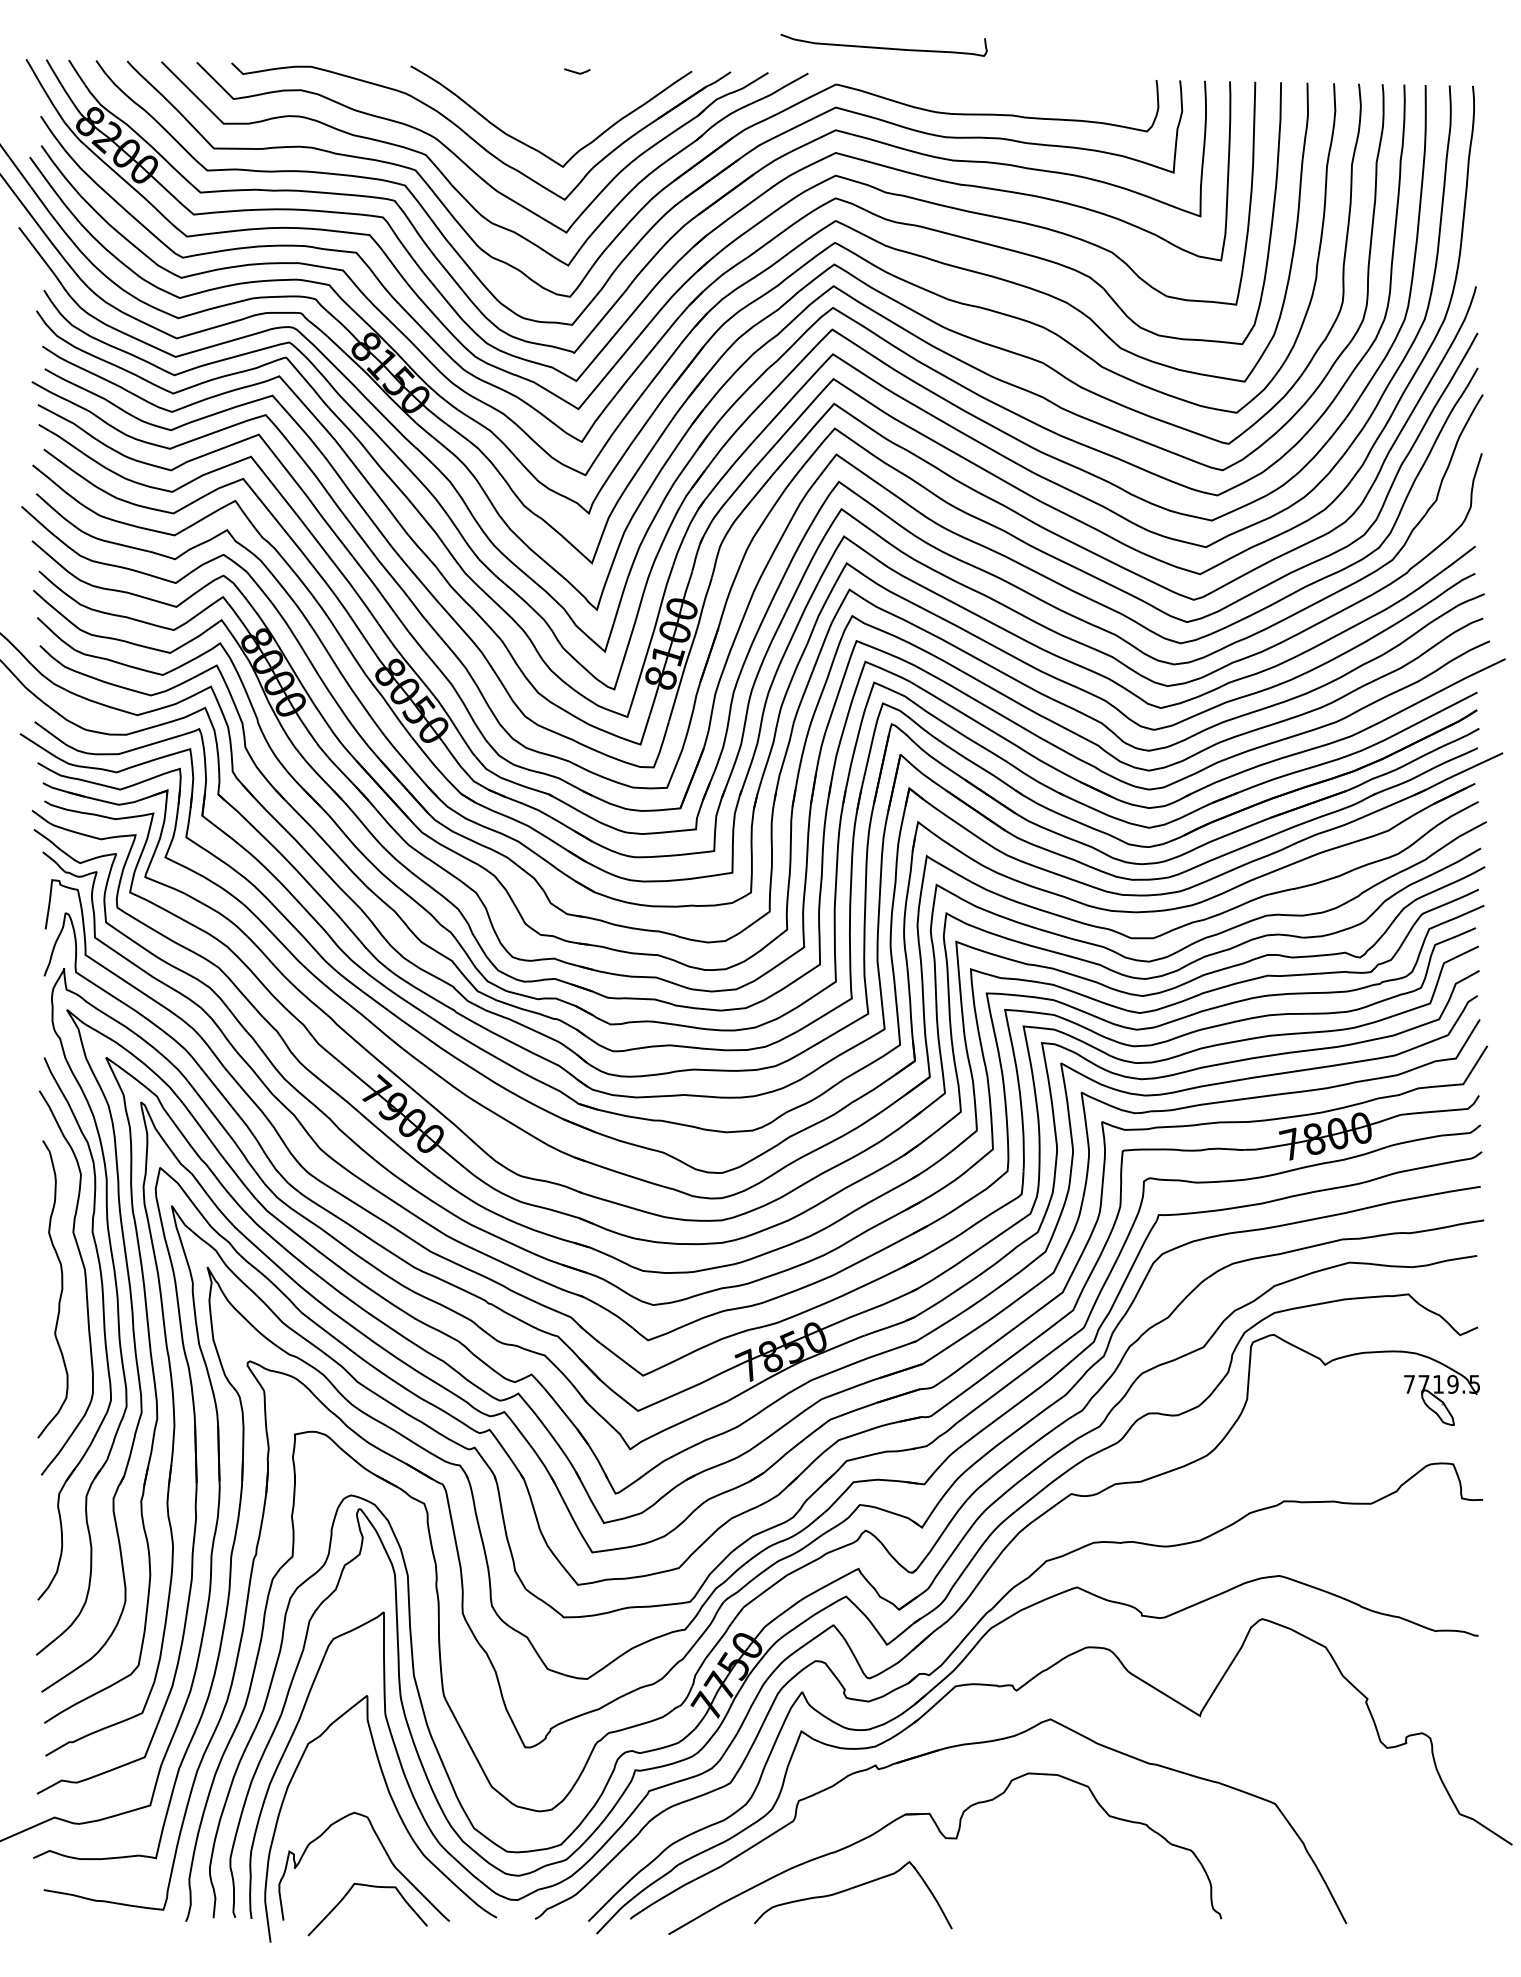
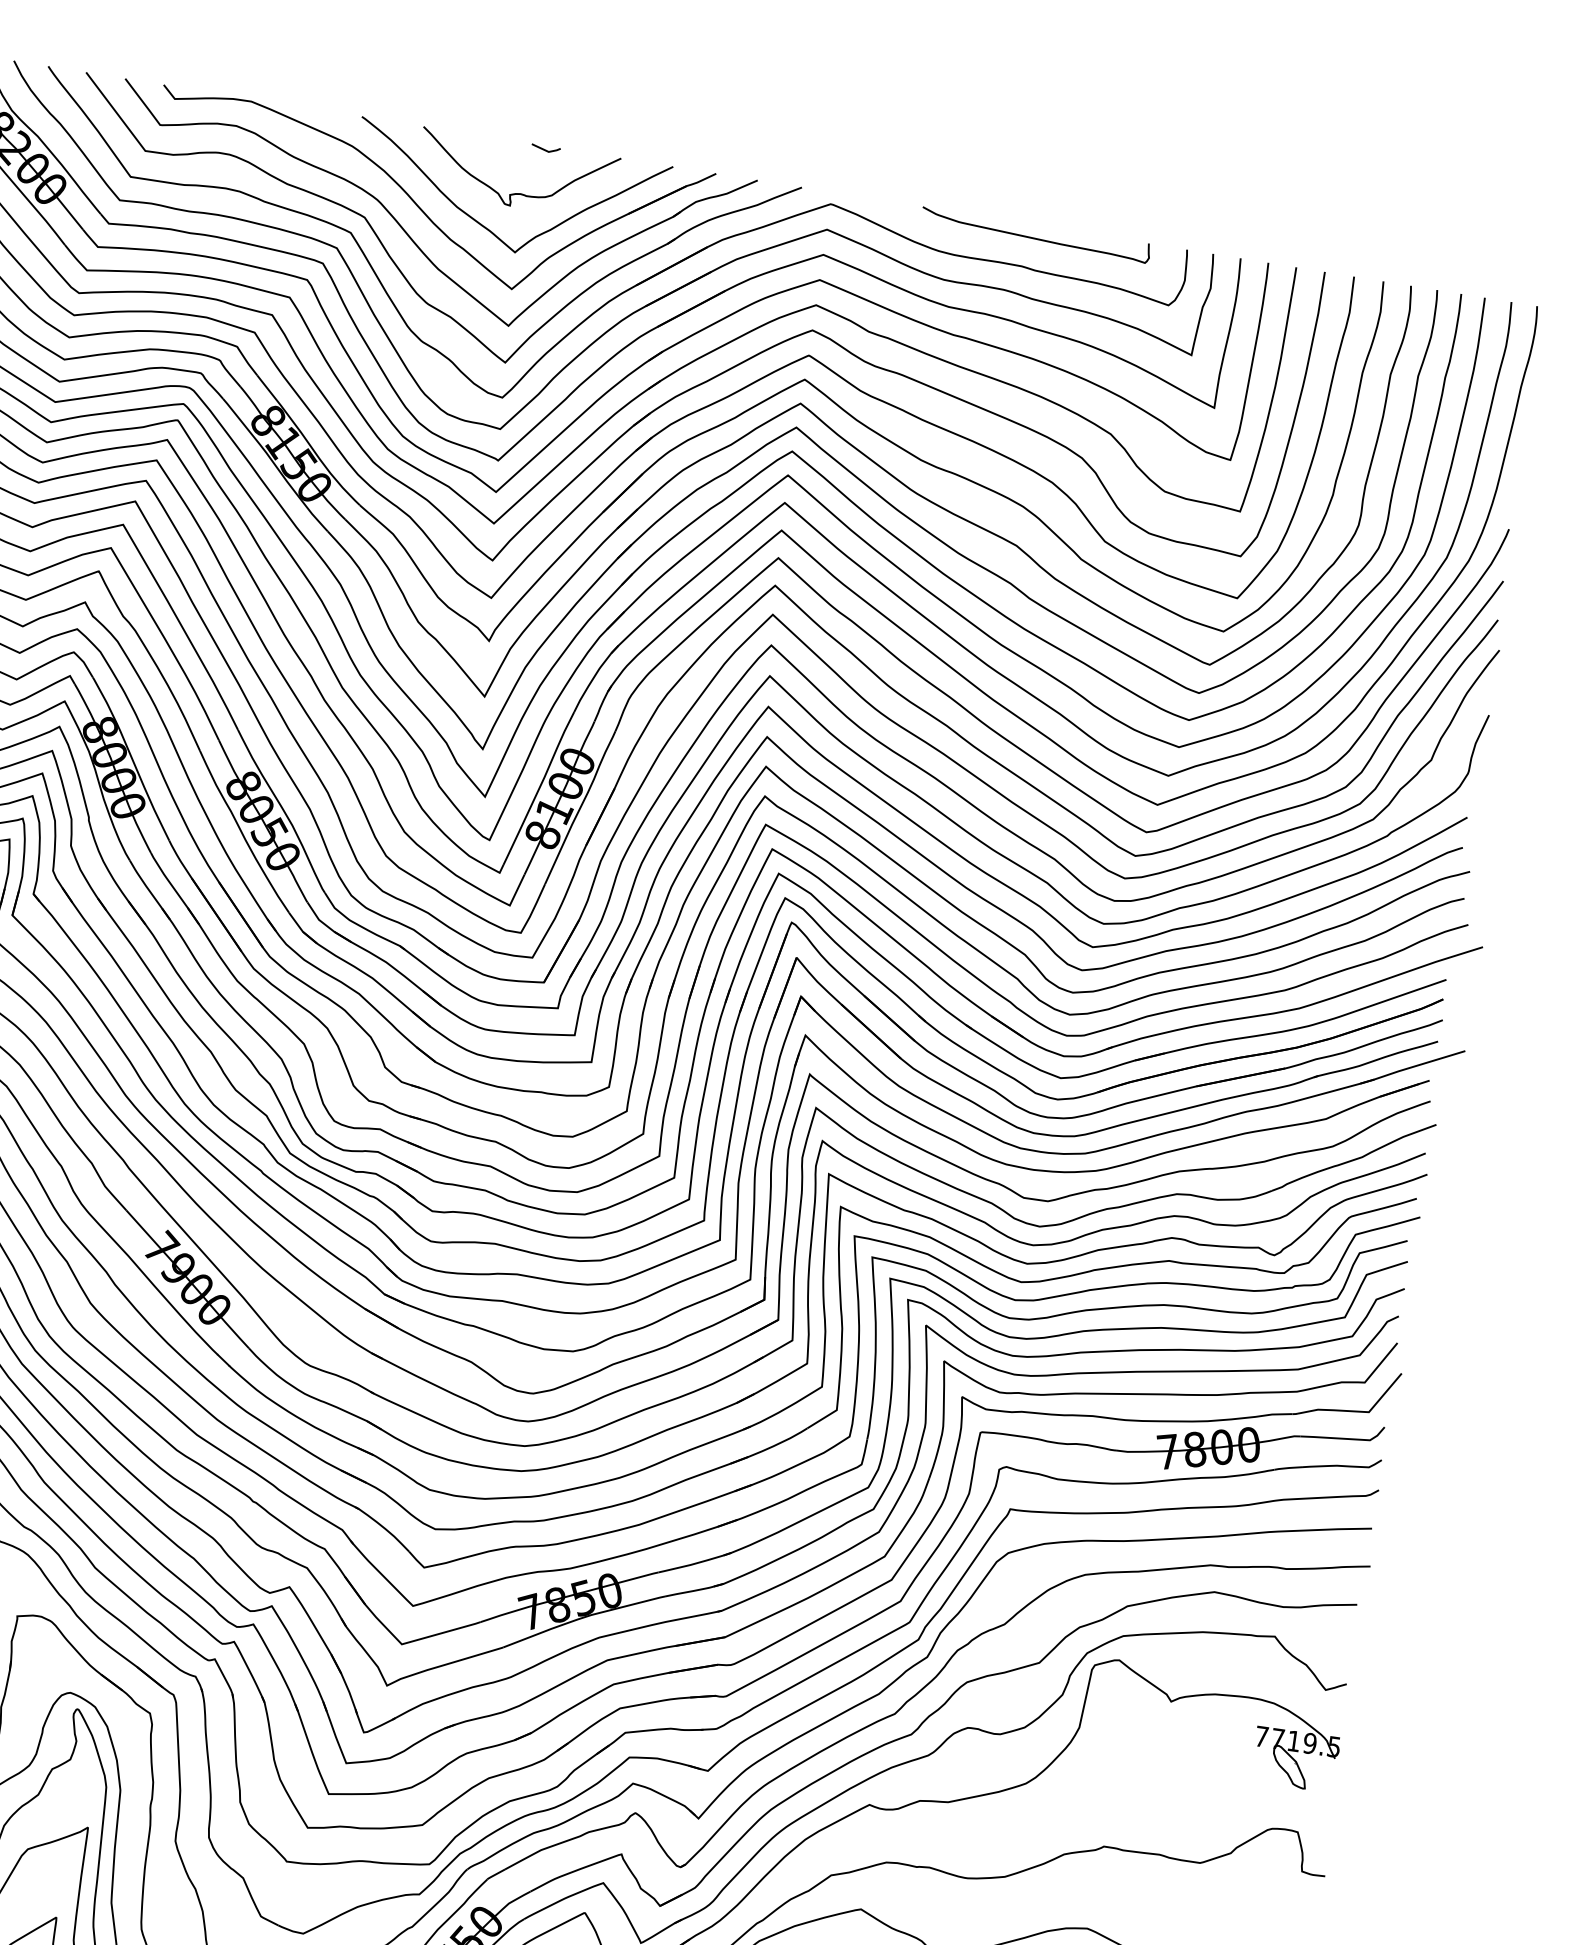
curve: (883, 47) -> (1034, 237), moved
curve: (559, 113) -> (519, 192), added

